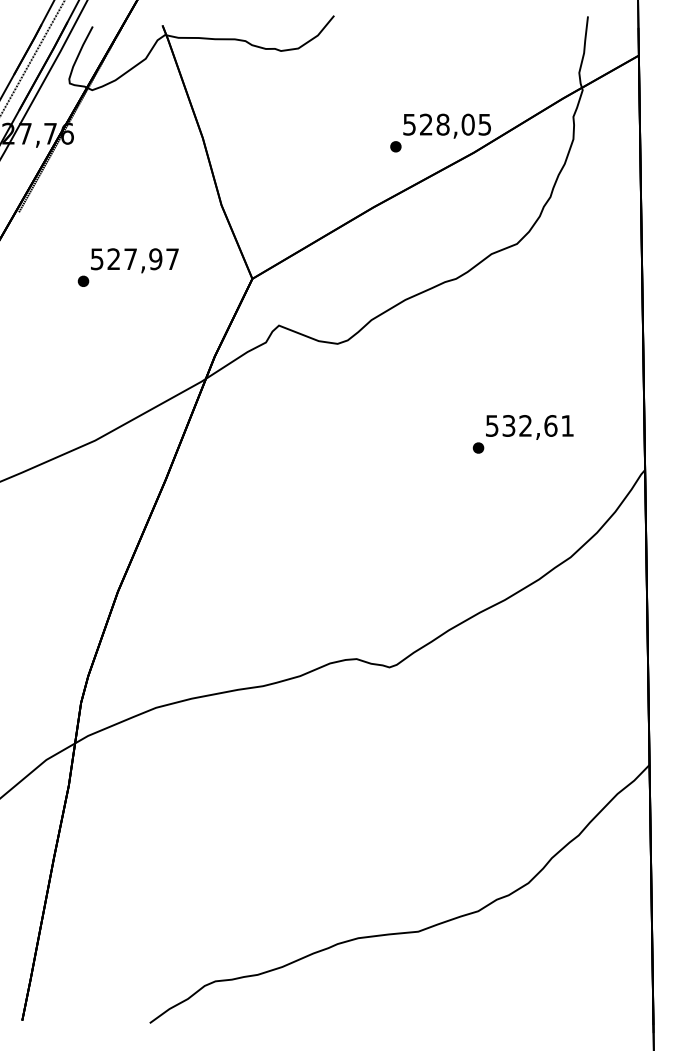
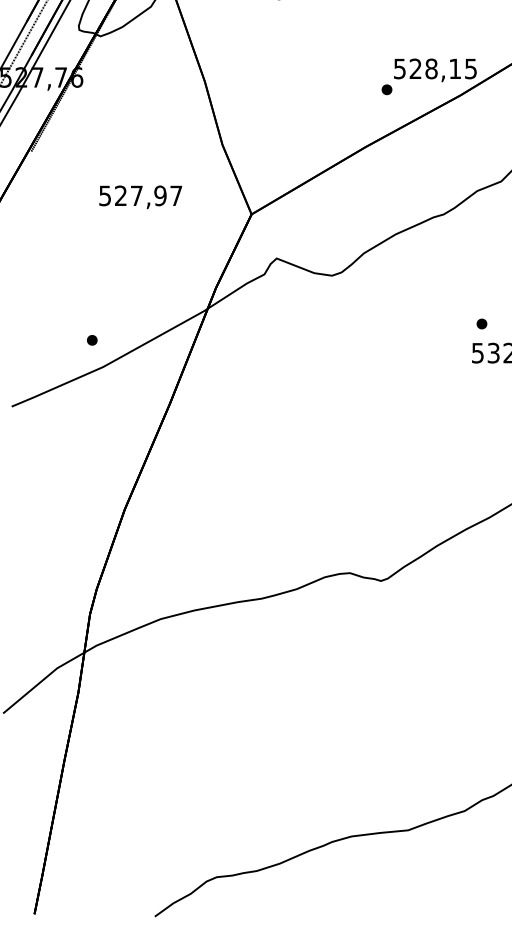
text: (467, 124) -> (454, 68), 528,05 -> 528,15
part: (83, 280) -> (92, 339), moved
part: (478, 447) -> (481, 323), moved

